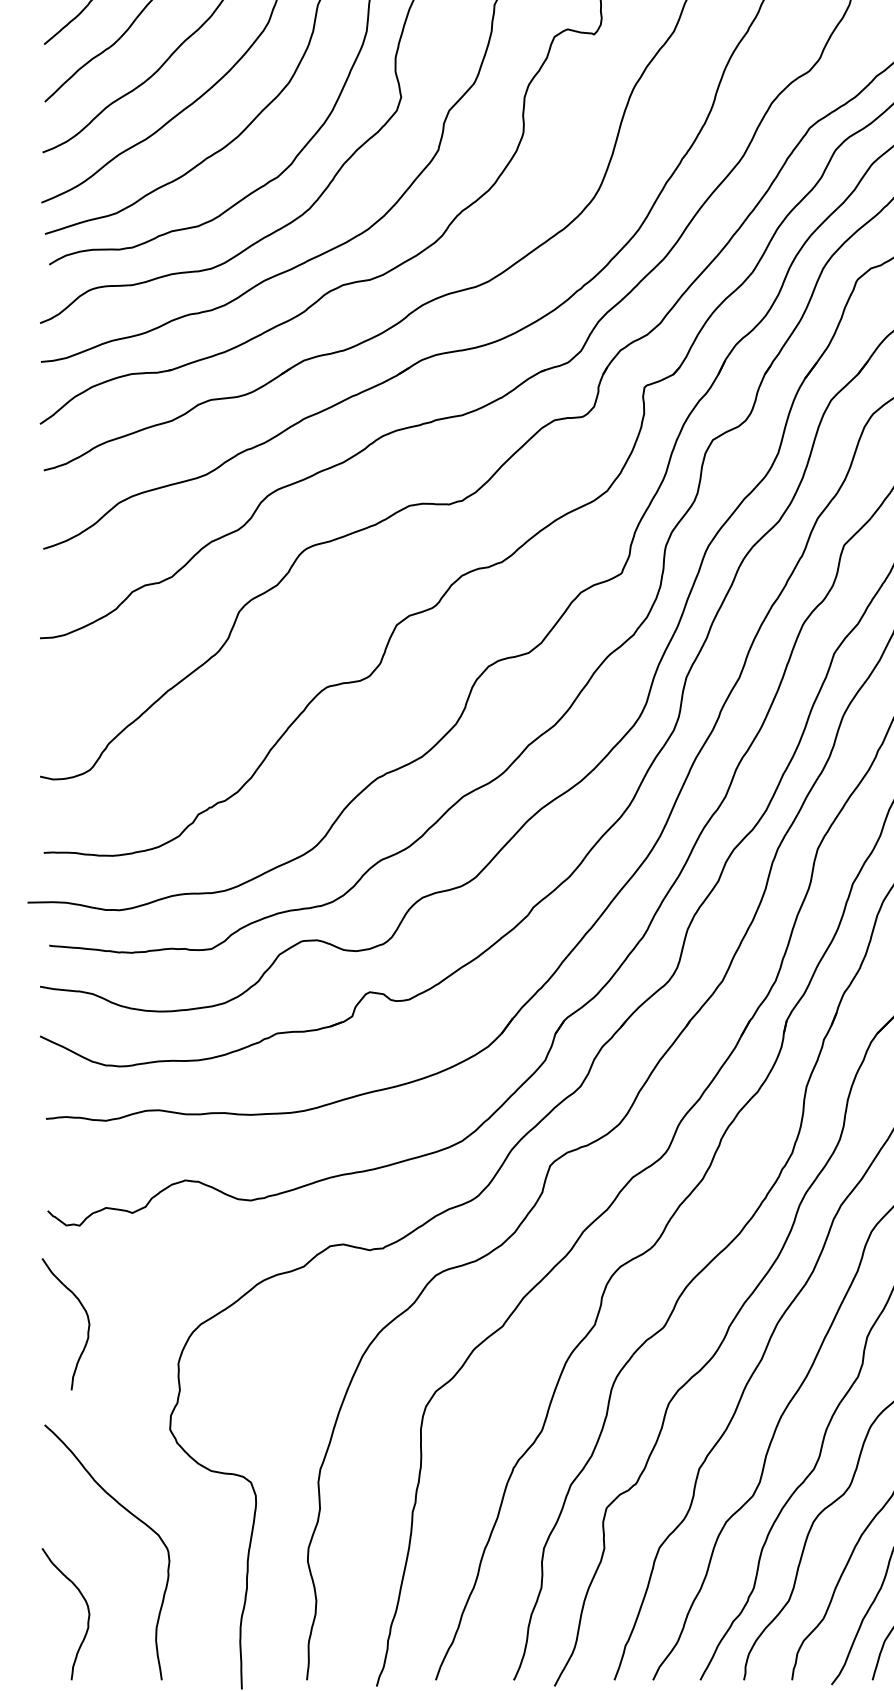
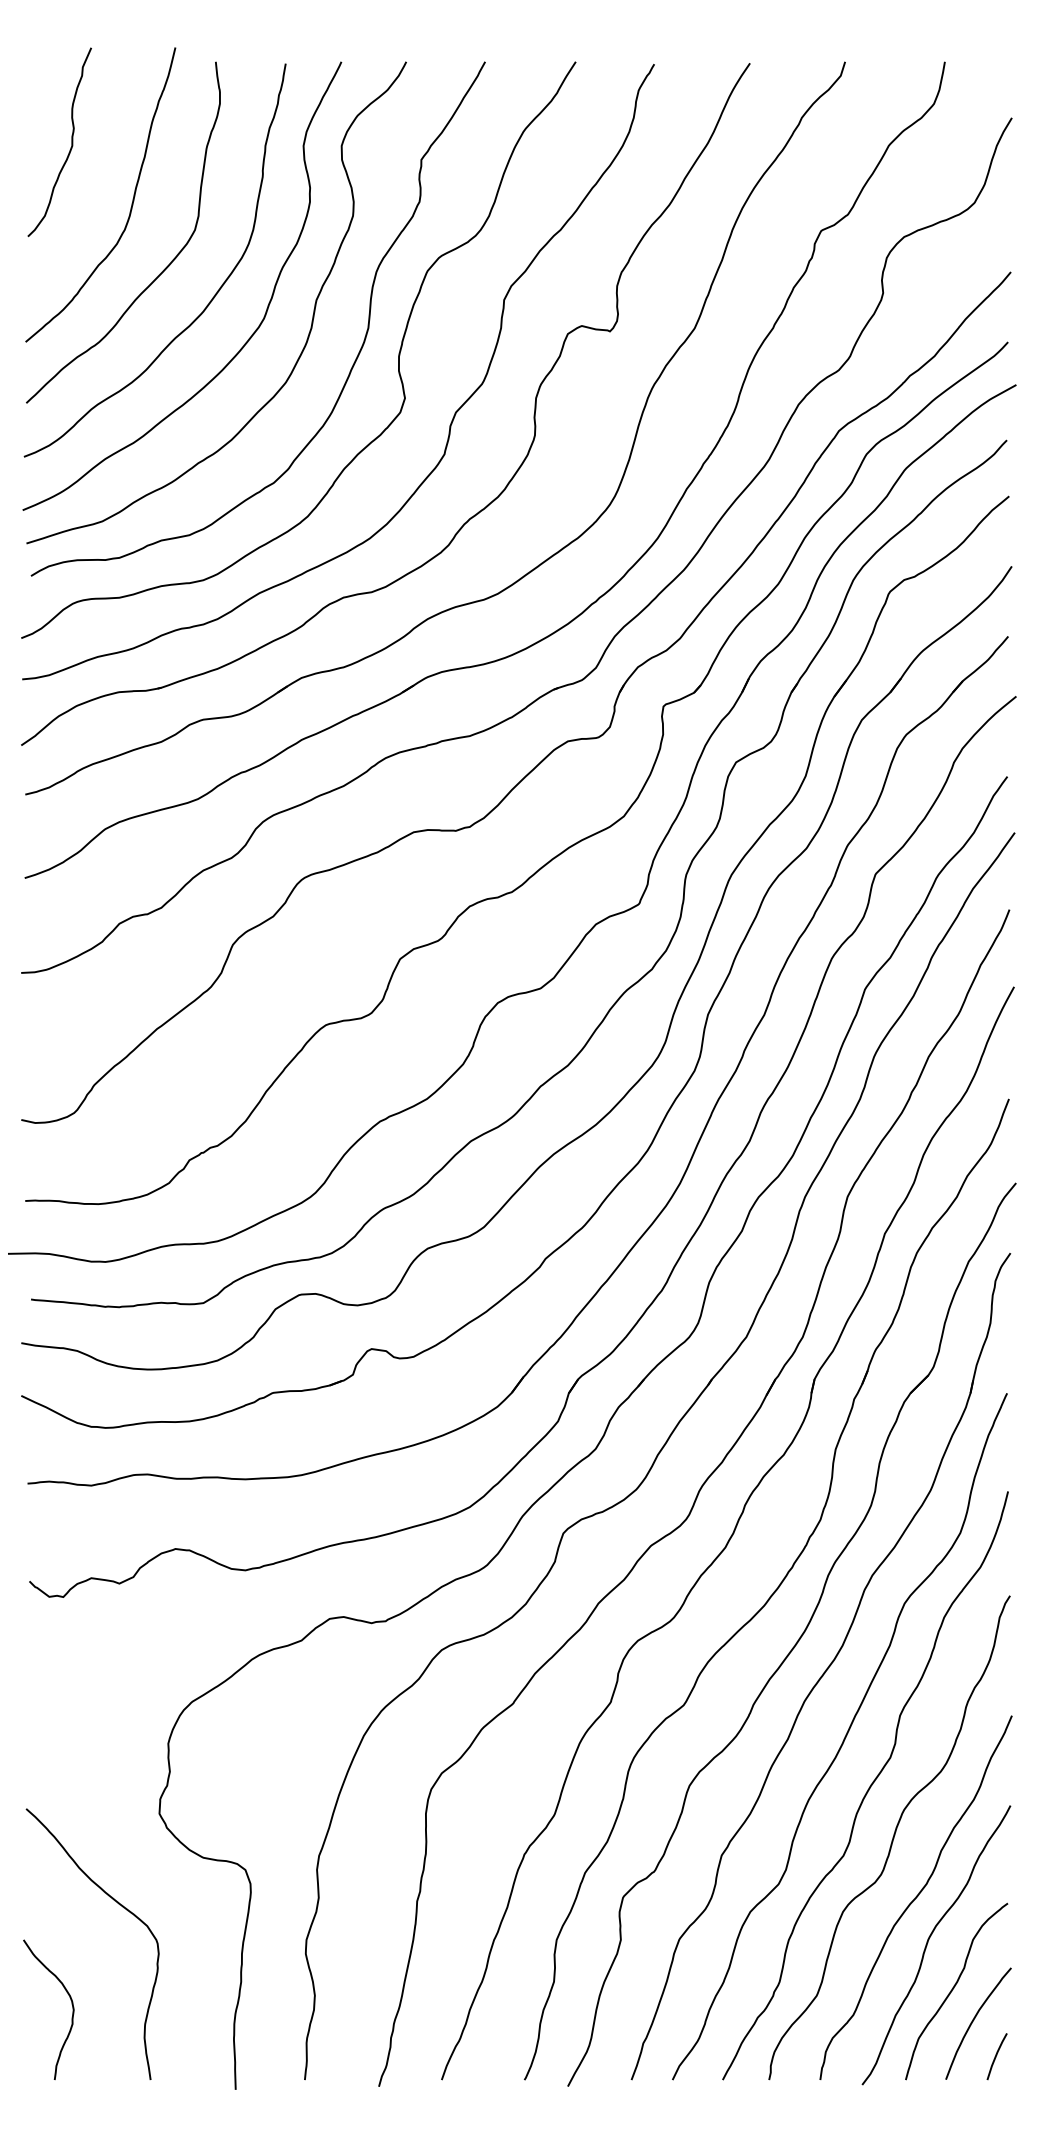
curve: (87, 1319) -> (71, 1696), removed

